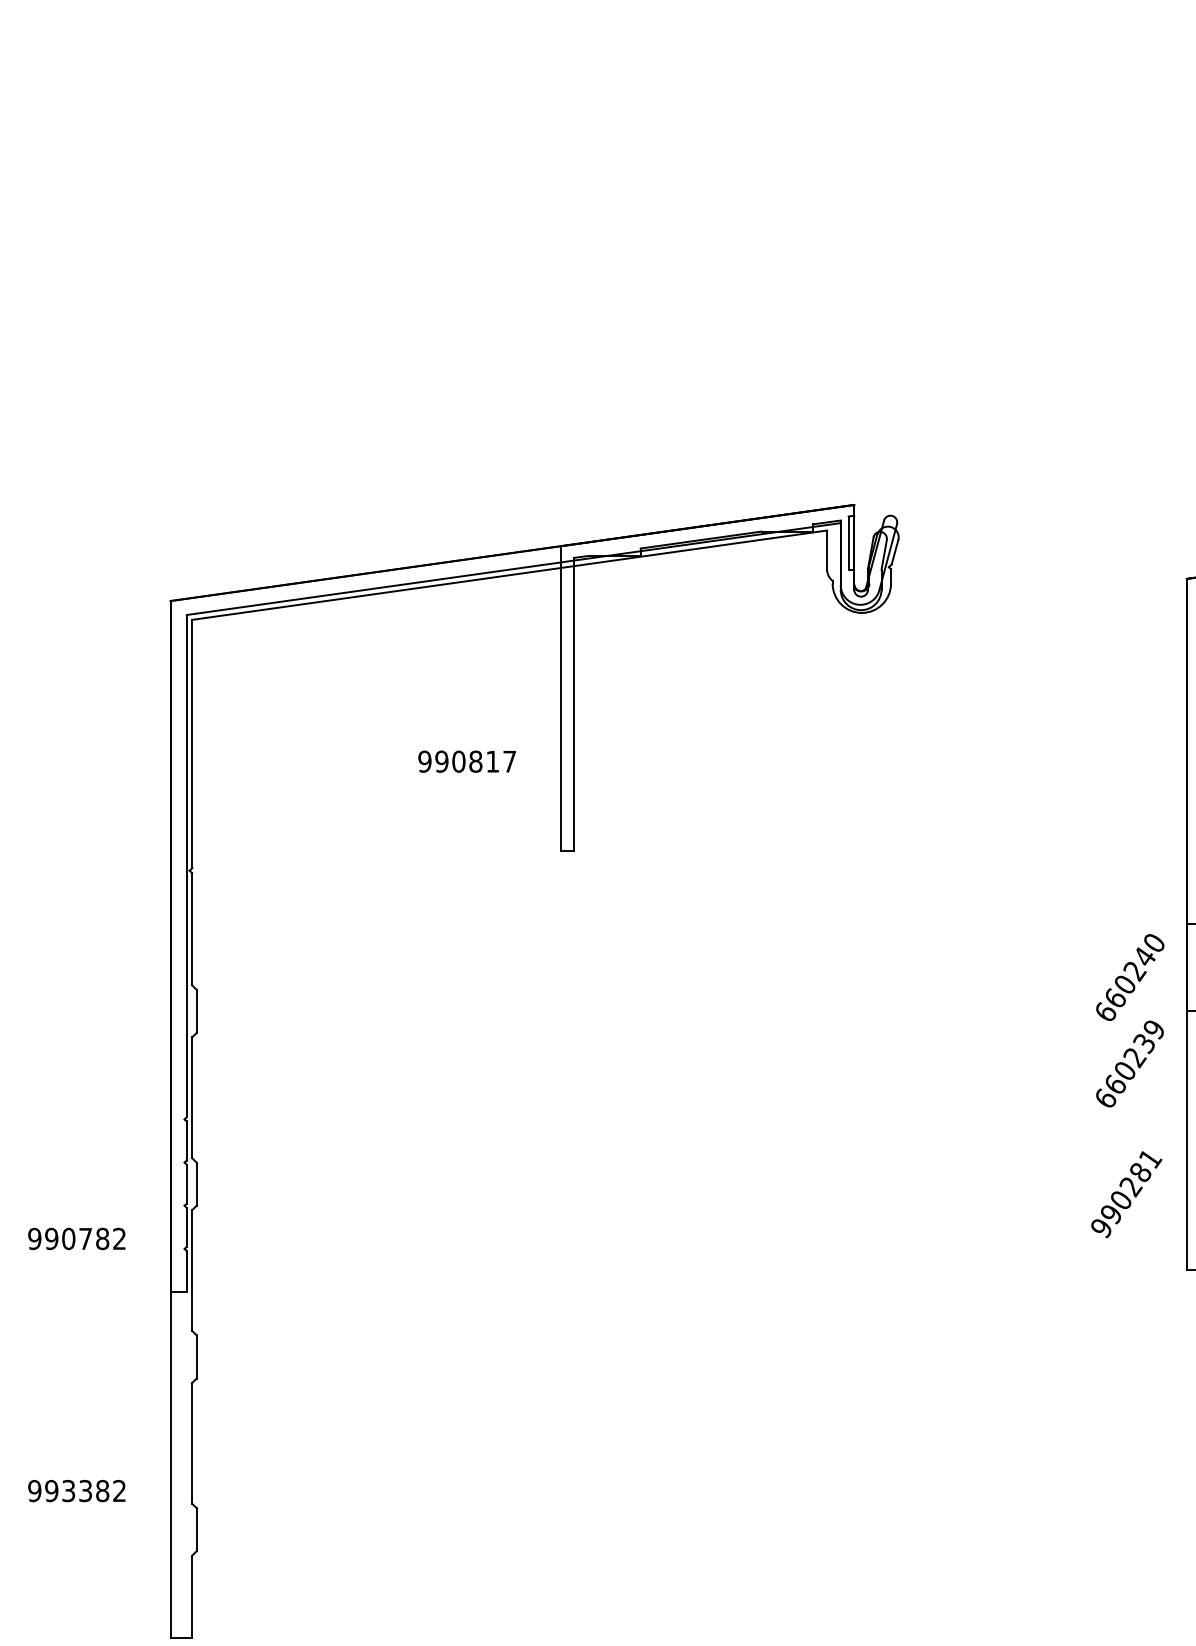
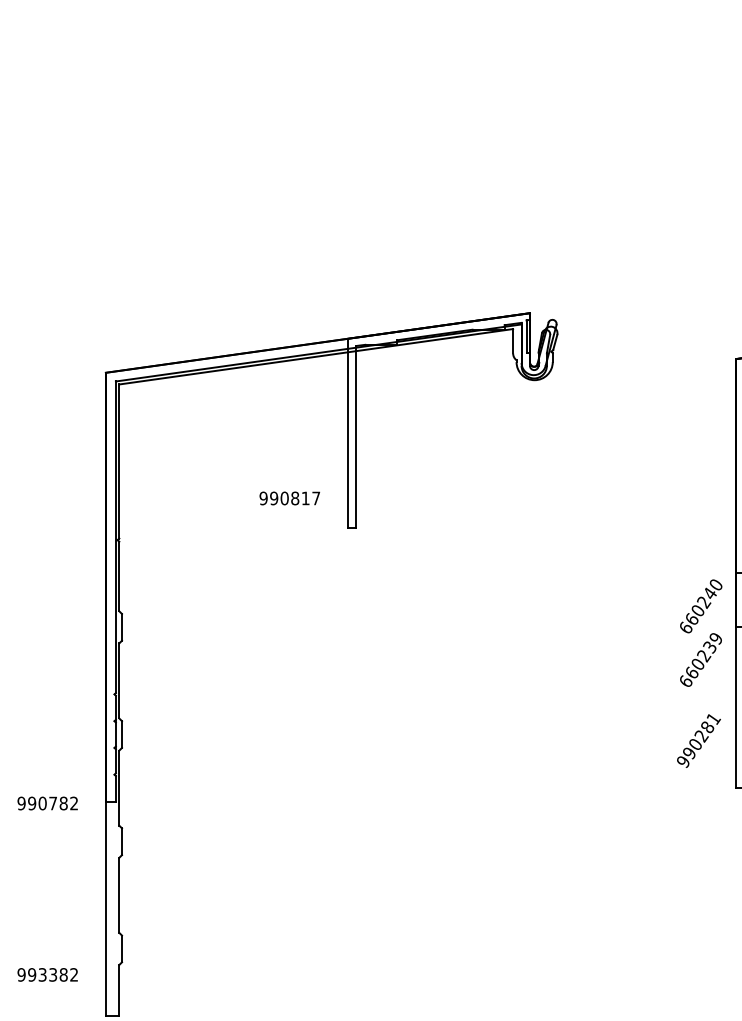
text: (466, 761) -> (289, 498), moved
text: (76, 1238) -> (47, 803), moved
text: (76, 1490) -> (47, 974), moved

